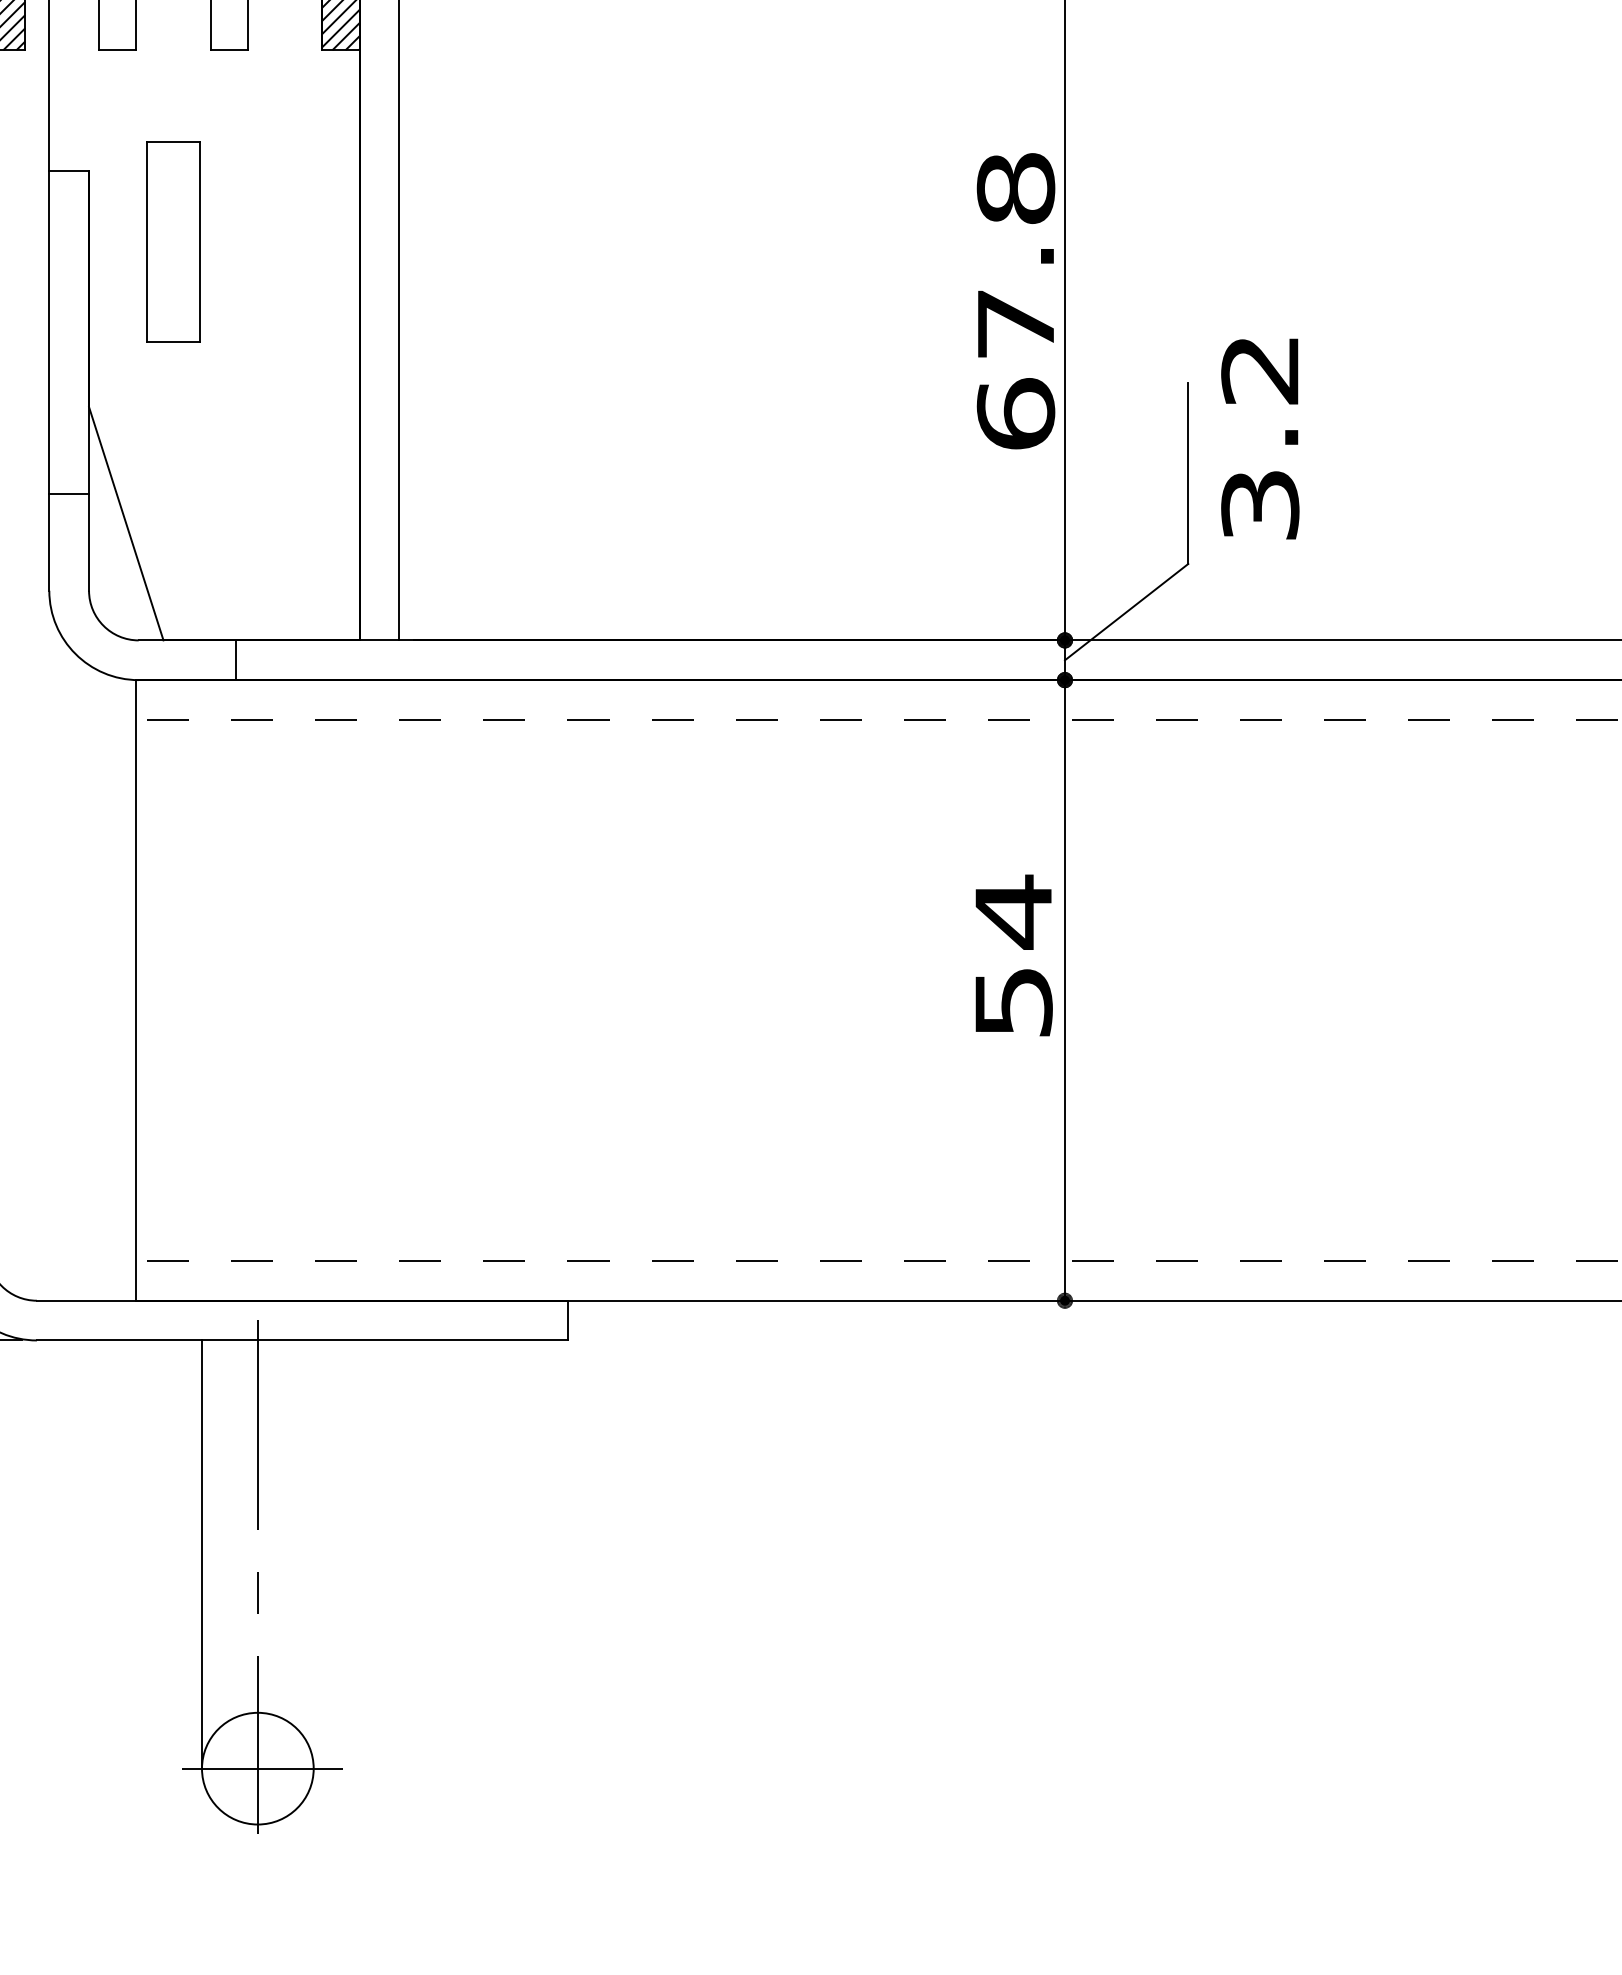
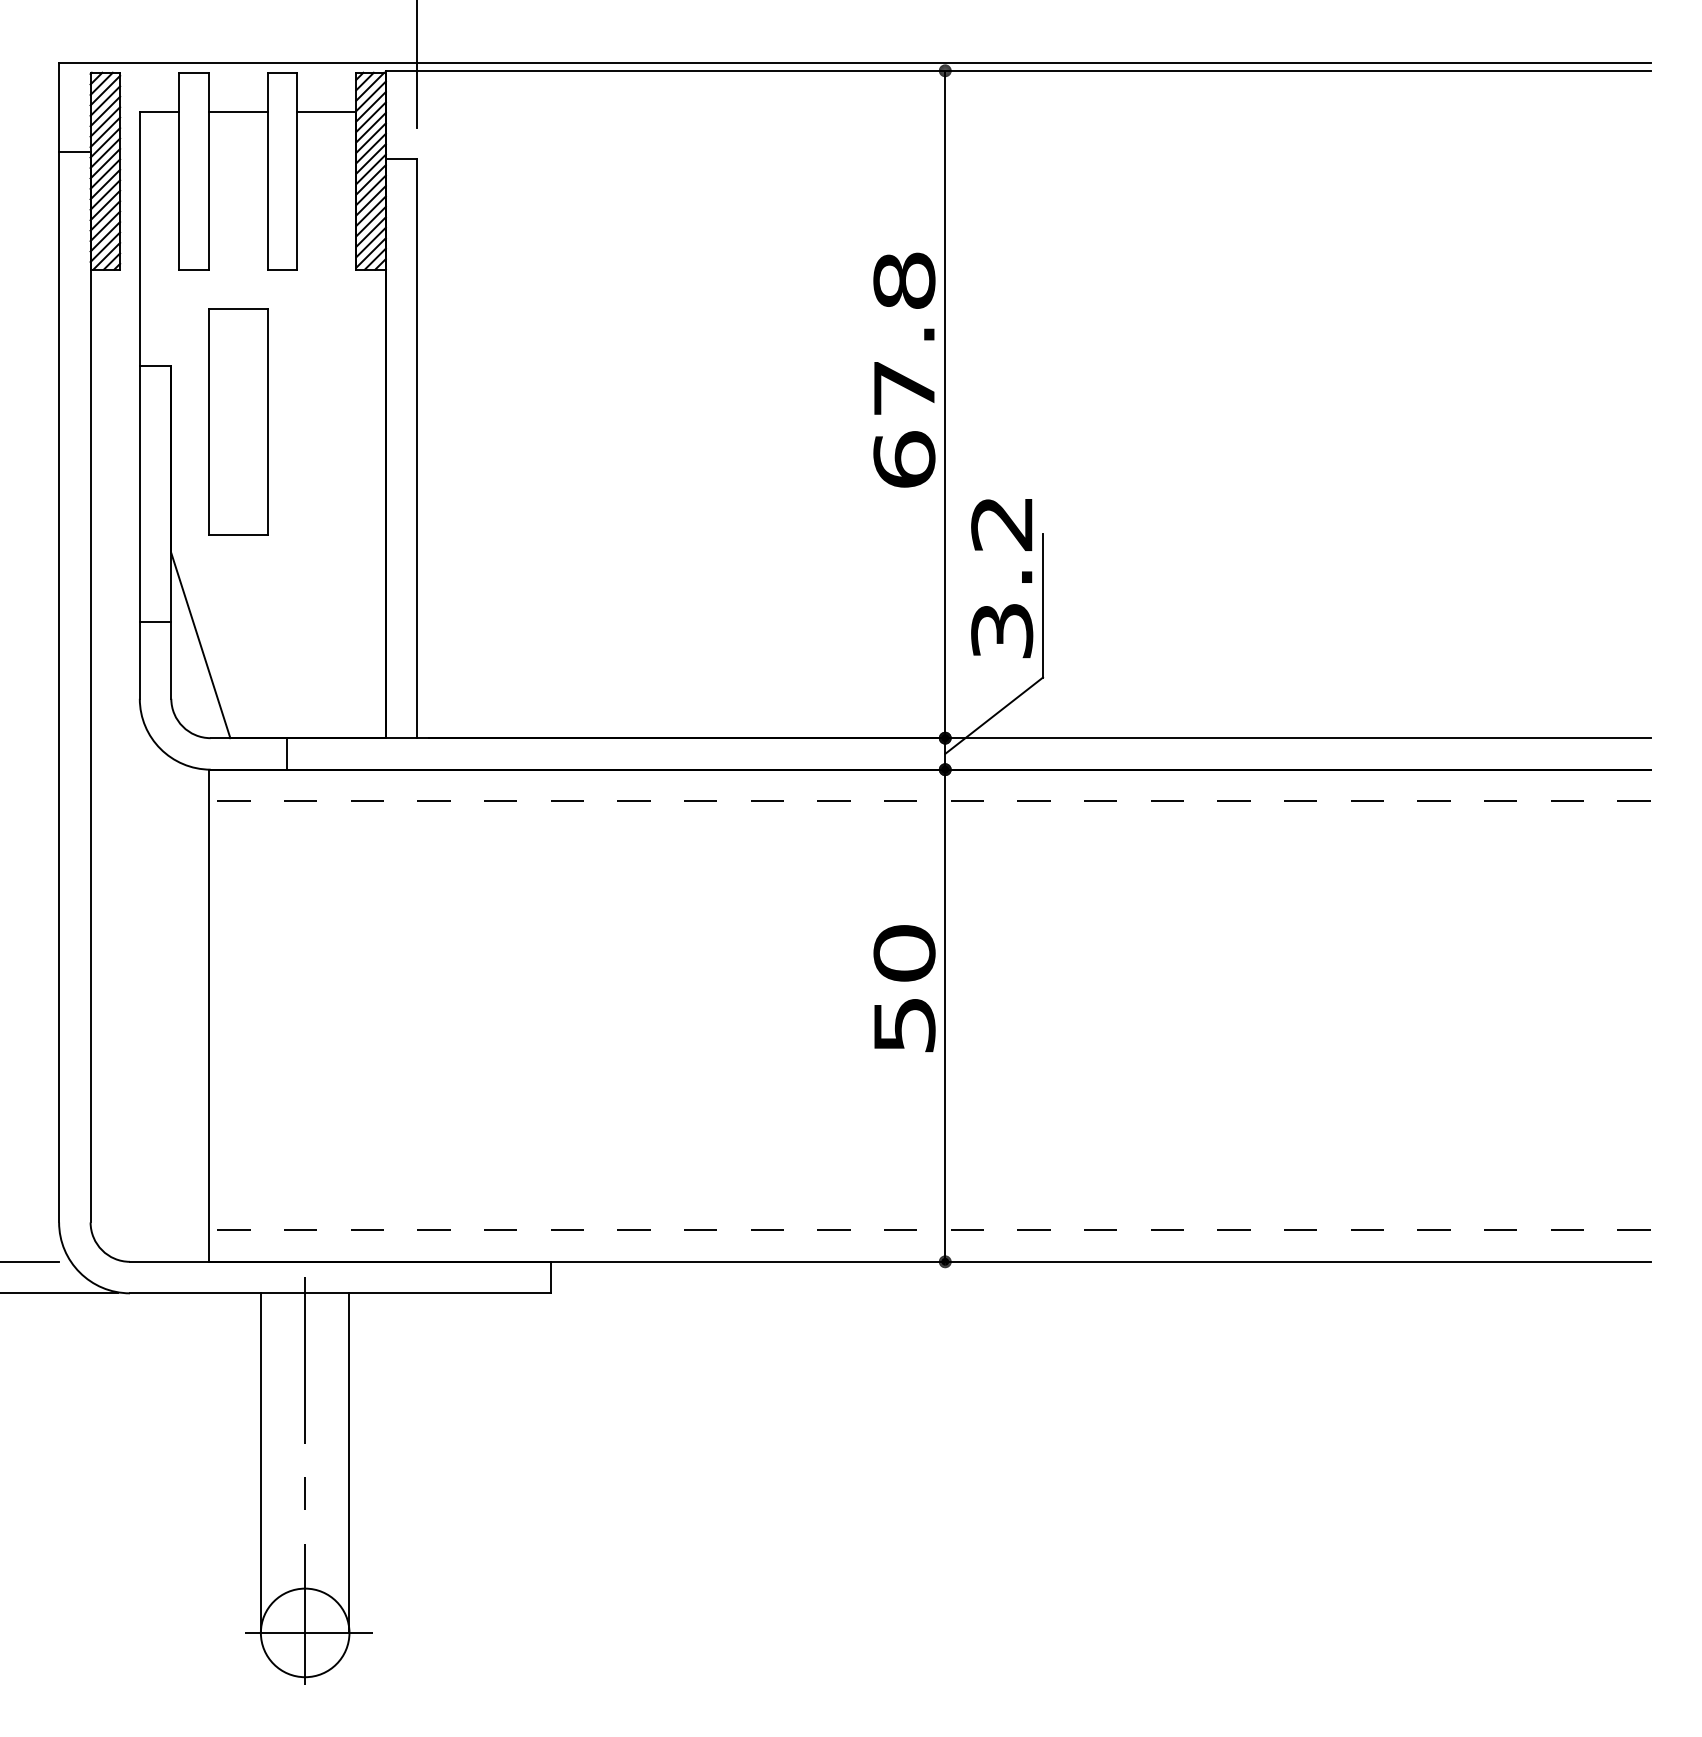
part: (173, 241) -> (238, 421), size x1.43
text: (1016, 300) -> (904, 369), moved
text: (1260, 439) -> (1002, 578), moved
text: (1013, 911) -> (904, 953), 54 -> 50
line: (313, 1553) -> (349, 1462), added

